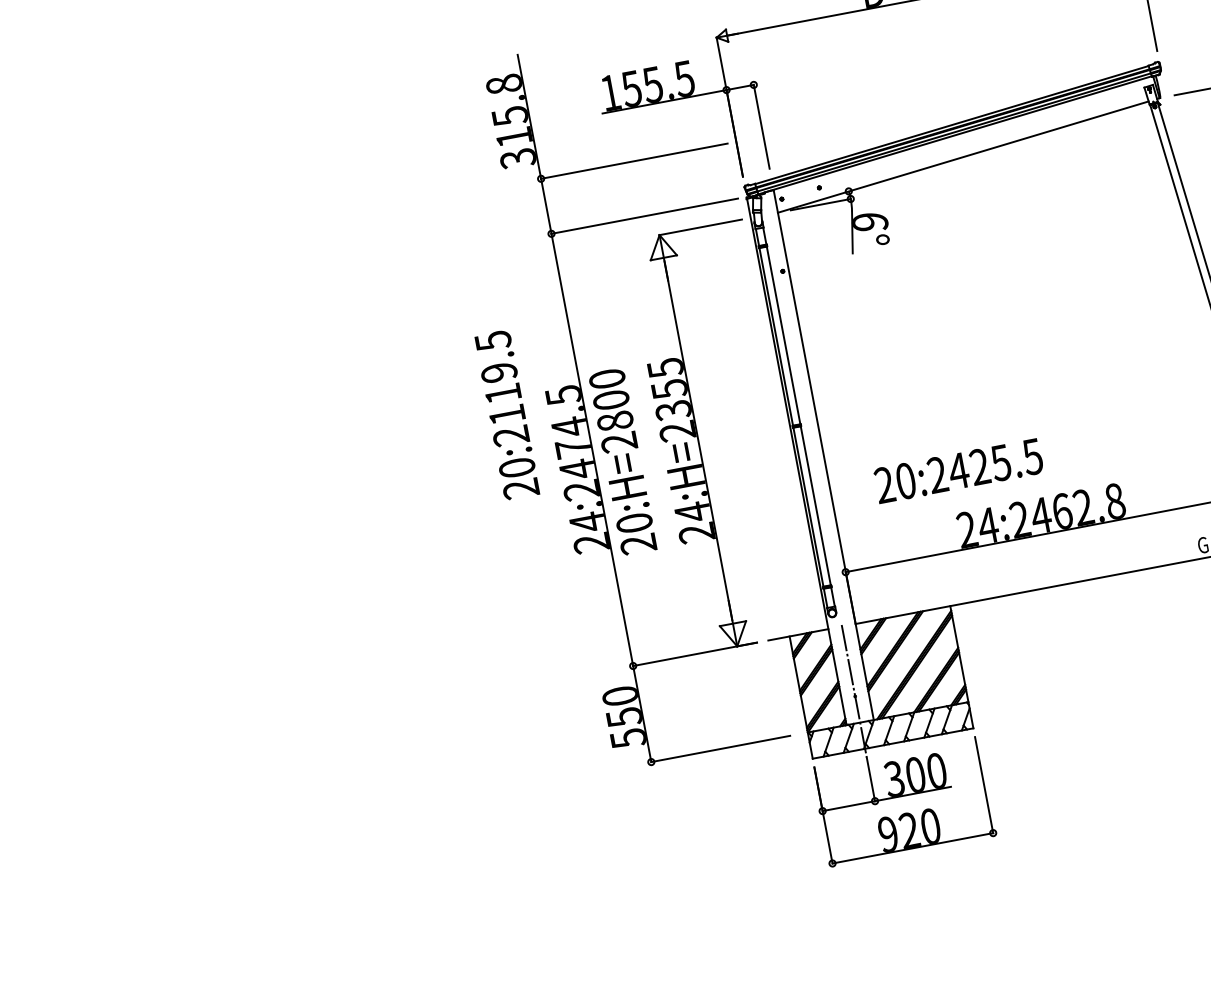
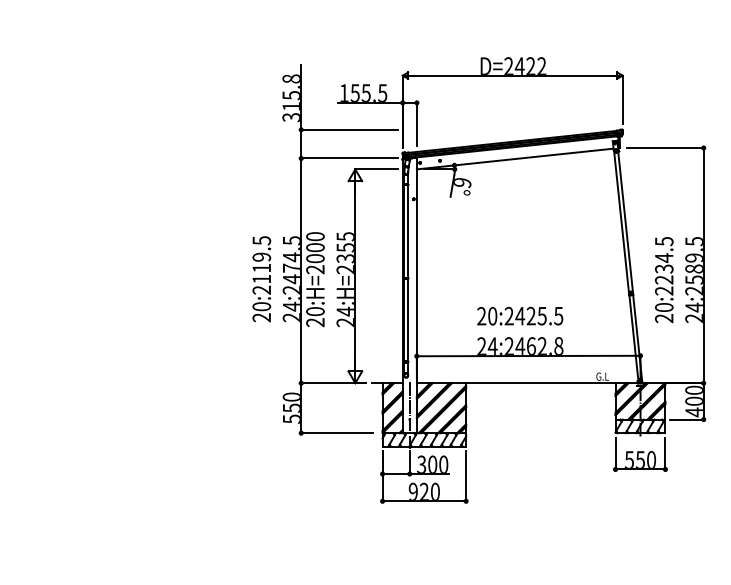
text: (506, 415) -> (261, 279), moved
text: (615, 420) -> (315, 258), 20:H=2800 -> 20:H=2000
text: (959, 469) -> (520, 315), moved

